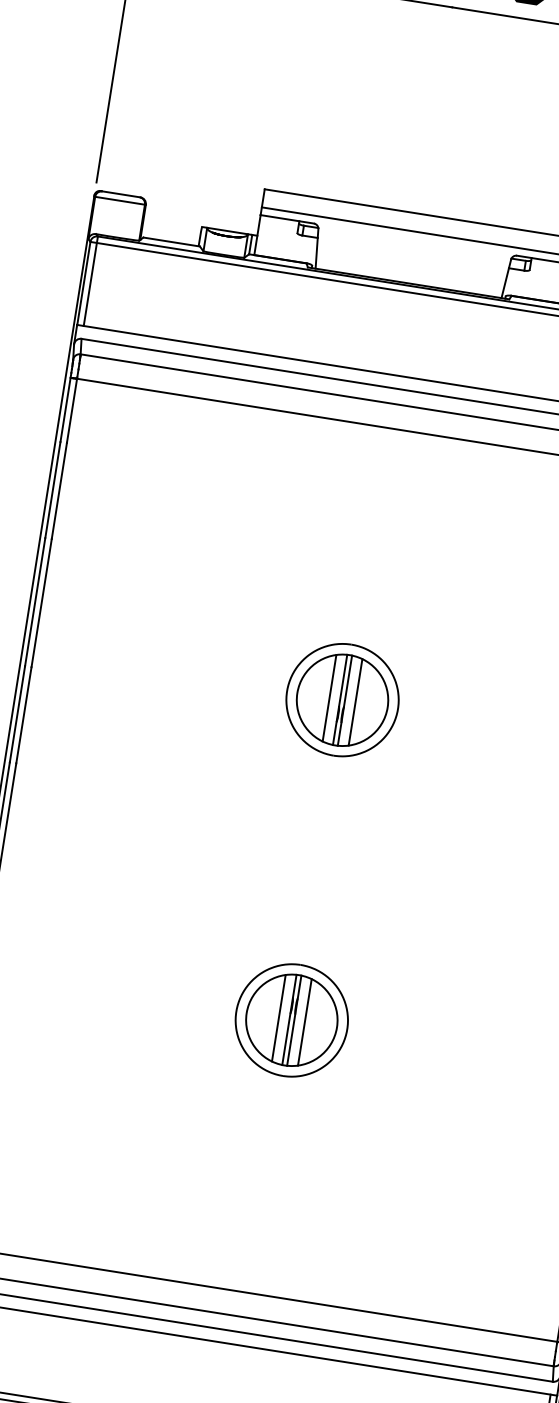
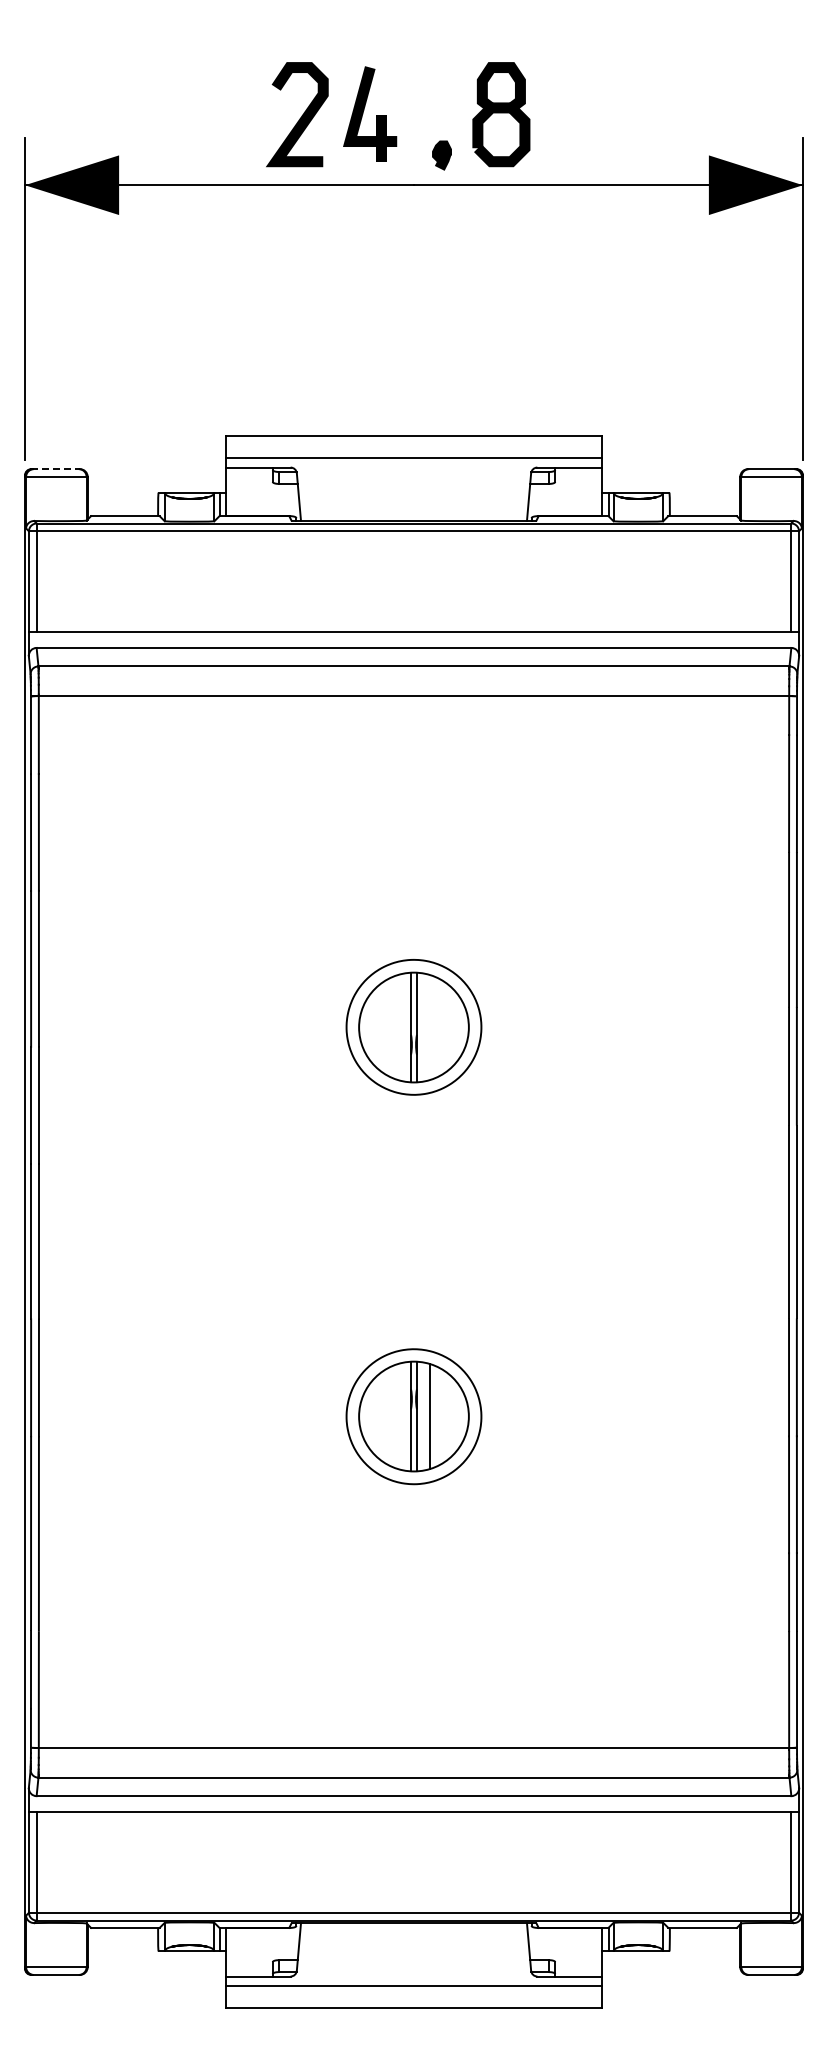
line: (121, 194) -> (56, 469), solid -> dashed
line: (329, 698) -> (398, 1027), removed
line: (355, 702) -> (429, 1027), removed
line: (279, 1018) -> (398, 1416), removed

